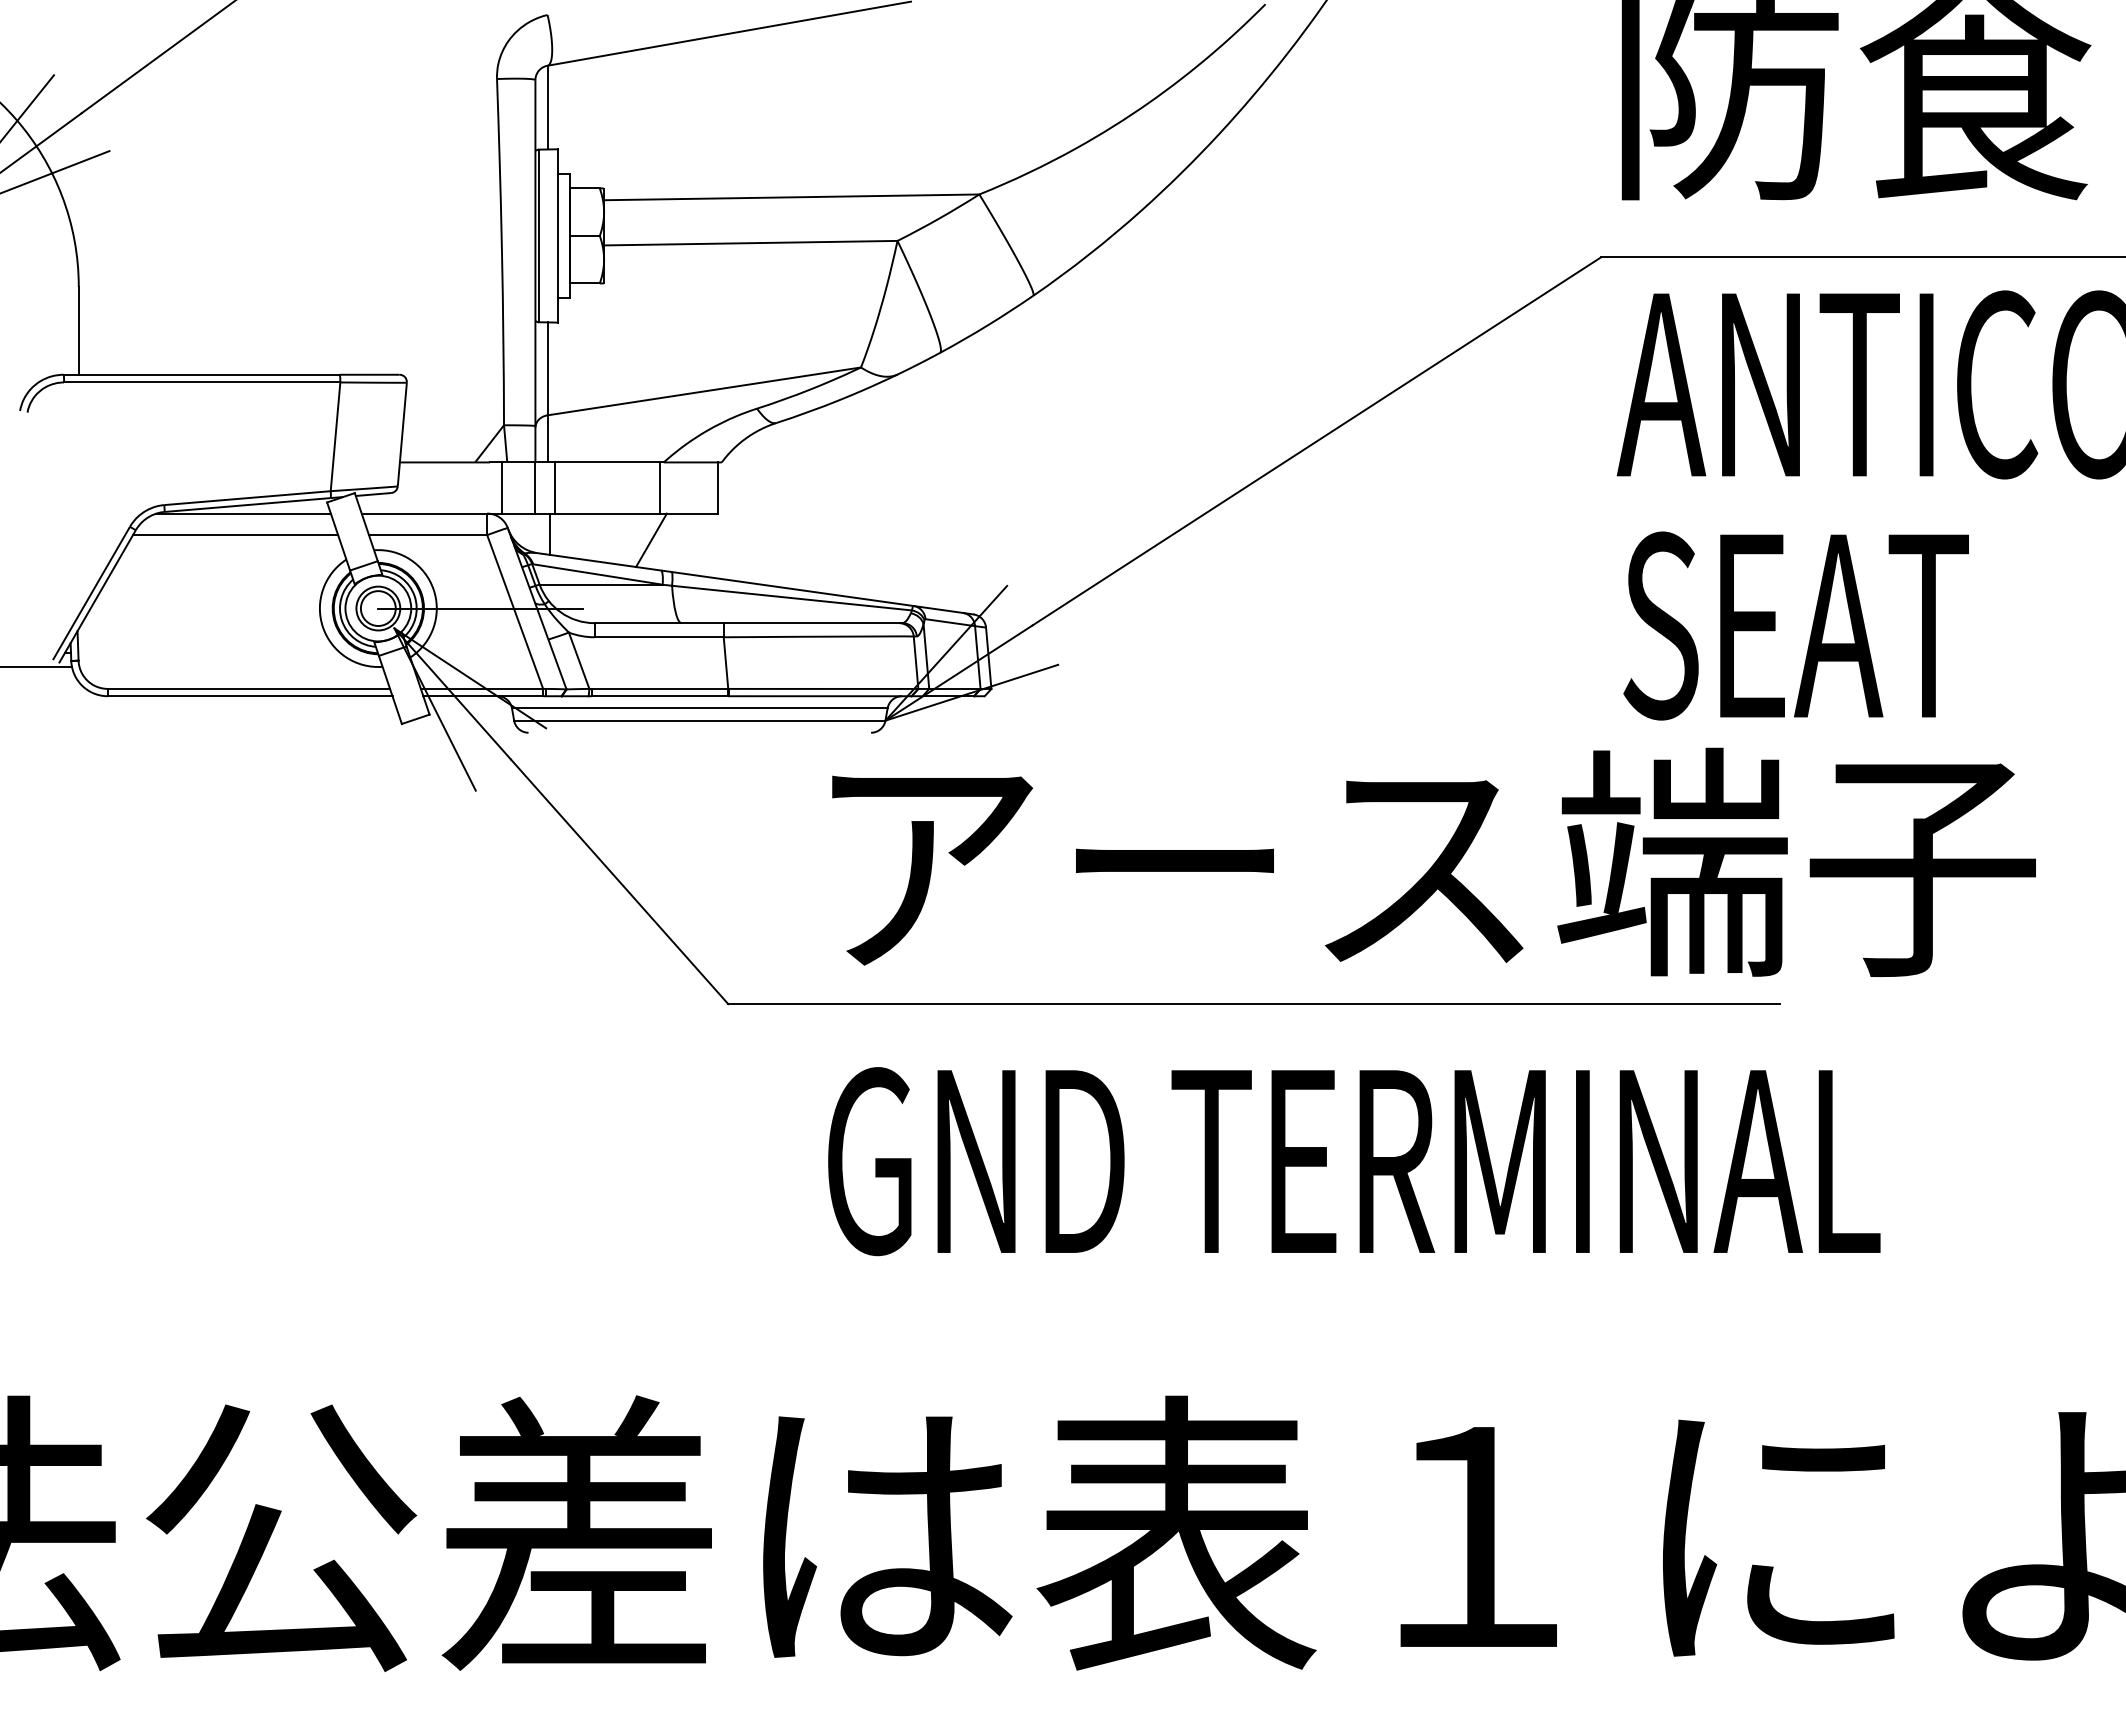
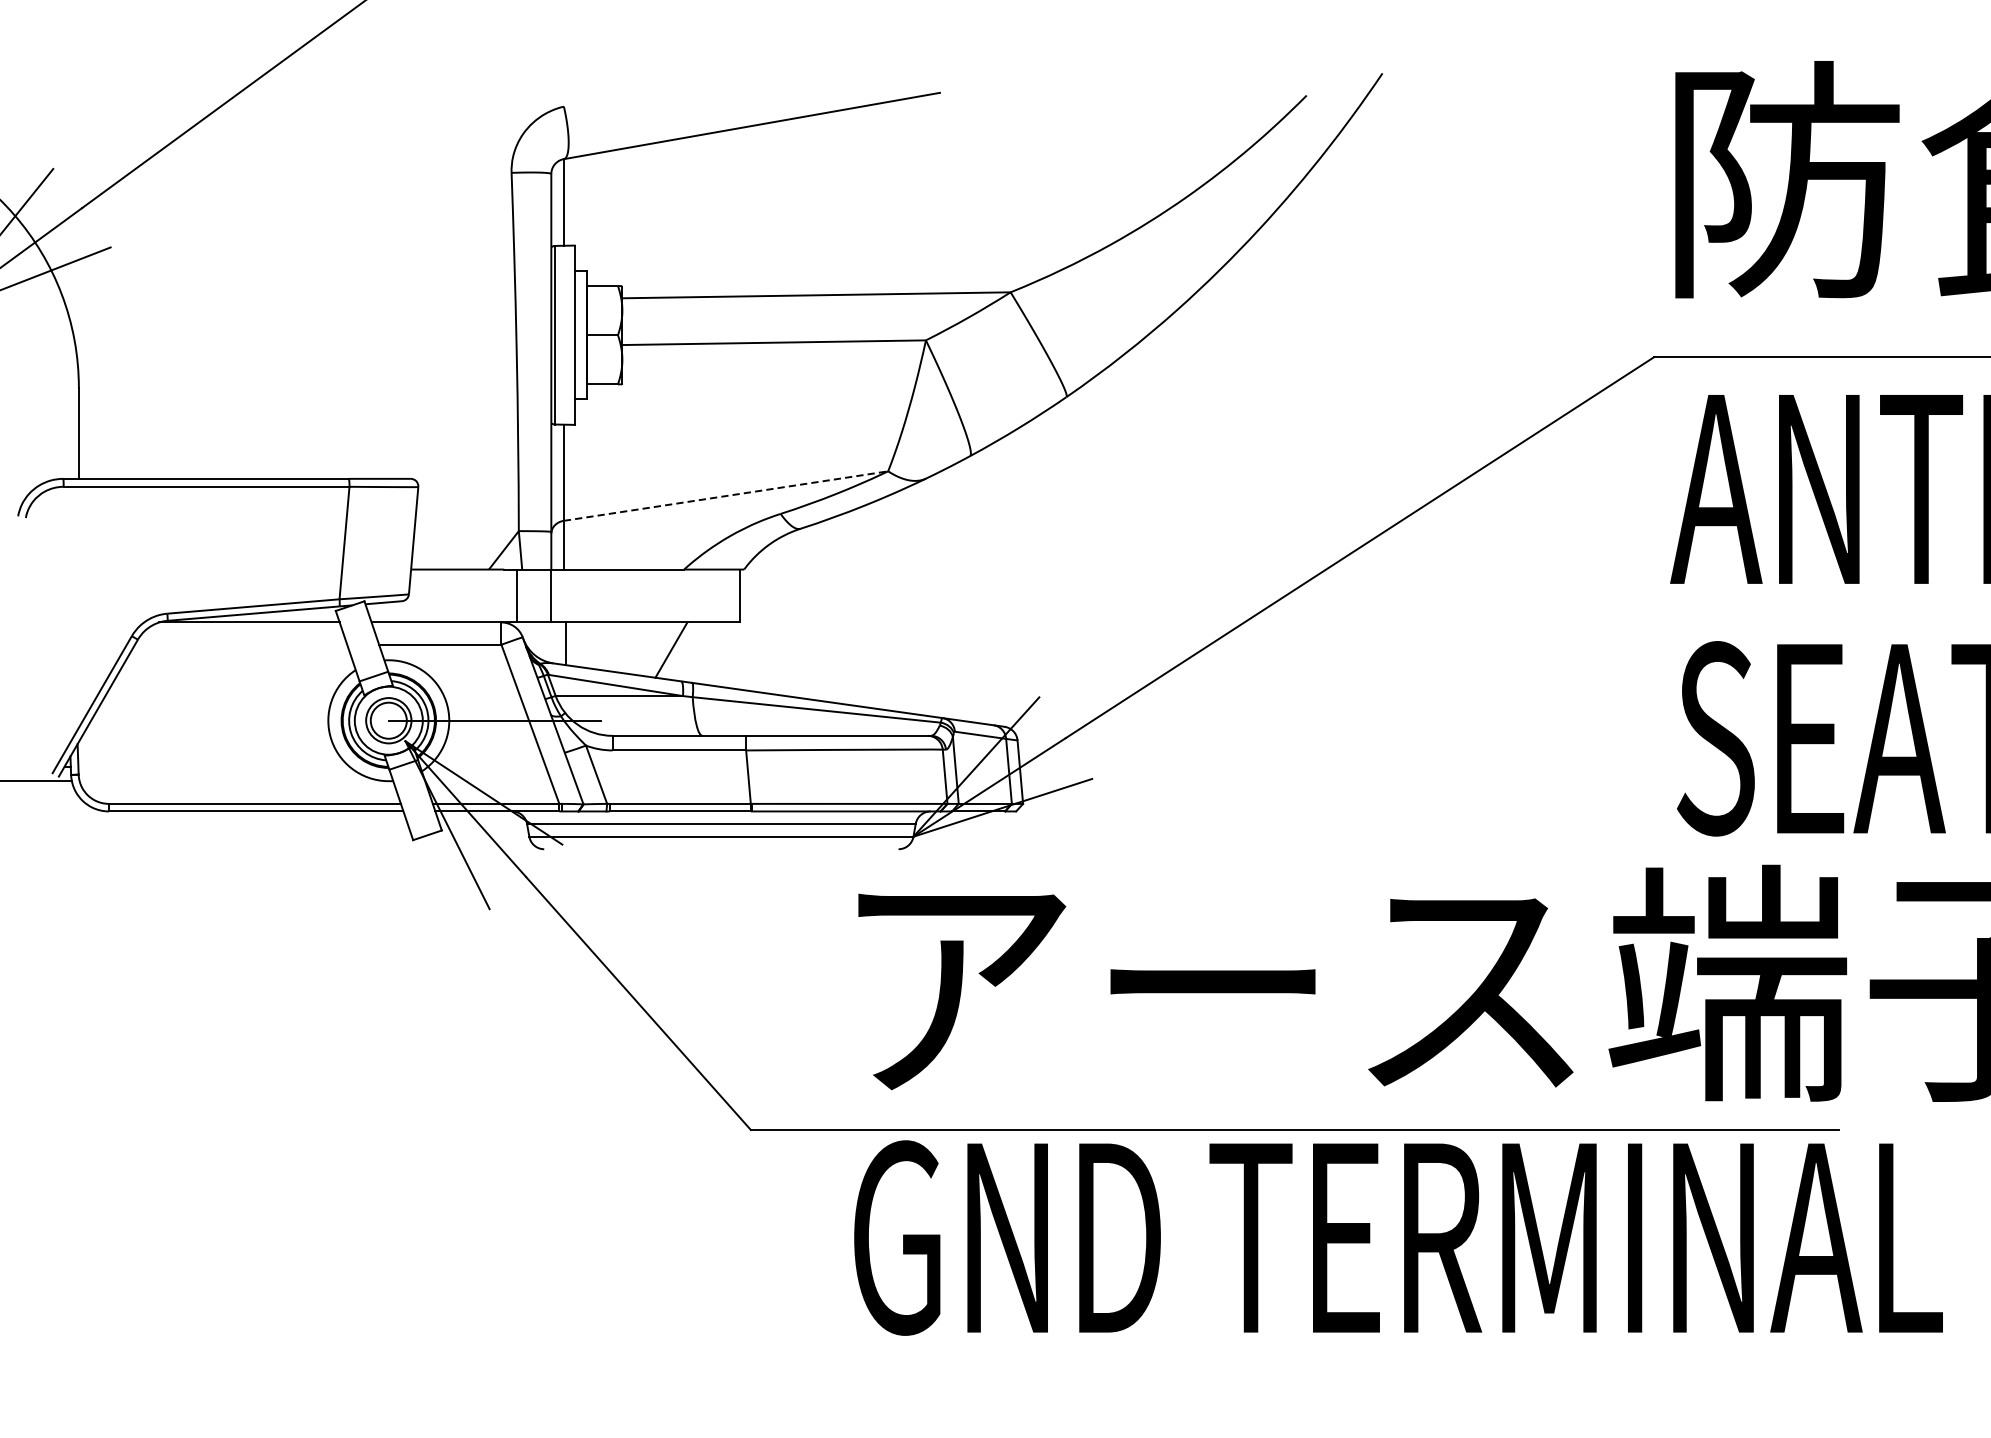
line: (704, 391) -> (726, 496), solid -> dashed
line: (554, 487) -> (571, 595), removed
line: (660, 487) -> (680, 595), removed
line: (235, 535) -> (241, 645), removed
text: (1354, 1161) -> (1398, 1237), moved

